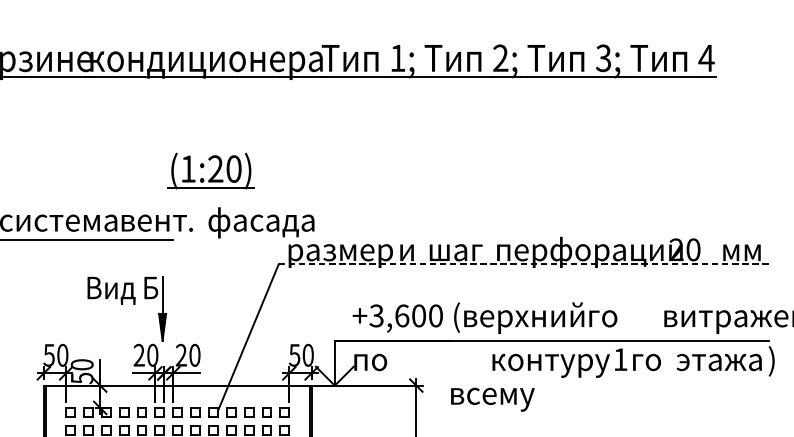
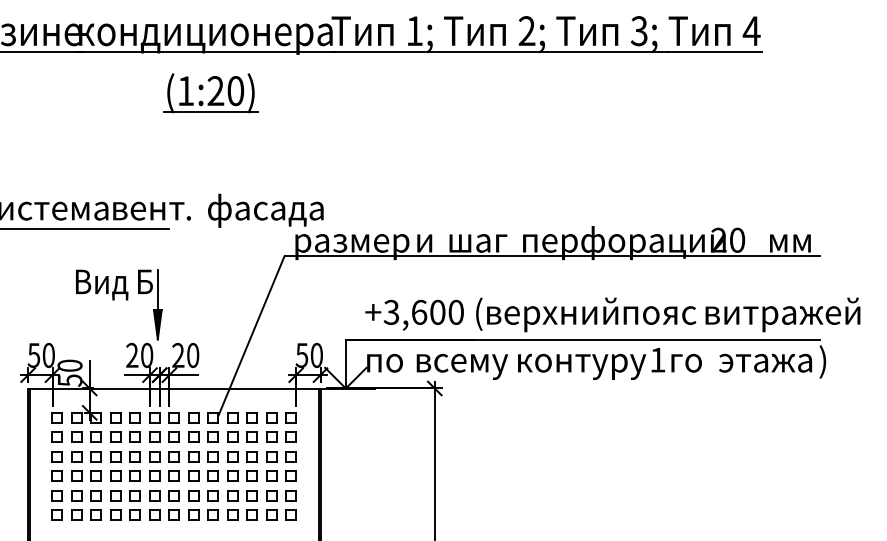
part: (210, 171) -> (210, 93), moved
line: (524, 264) -> (552, 256), dashed -> solid
text: (627, 318) -> (665, 315), го -> пояс
text: (492, 399) -> (462, 366), moved

